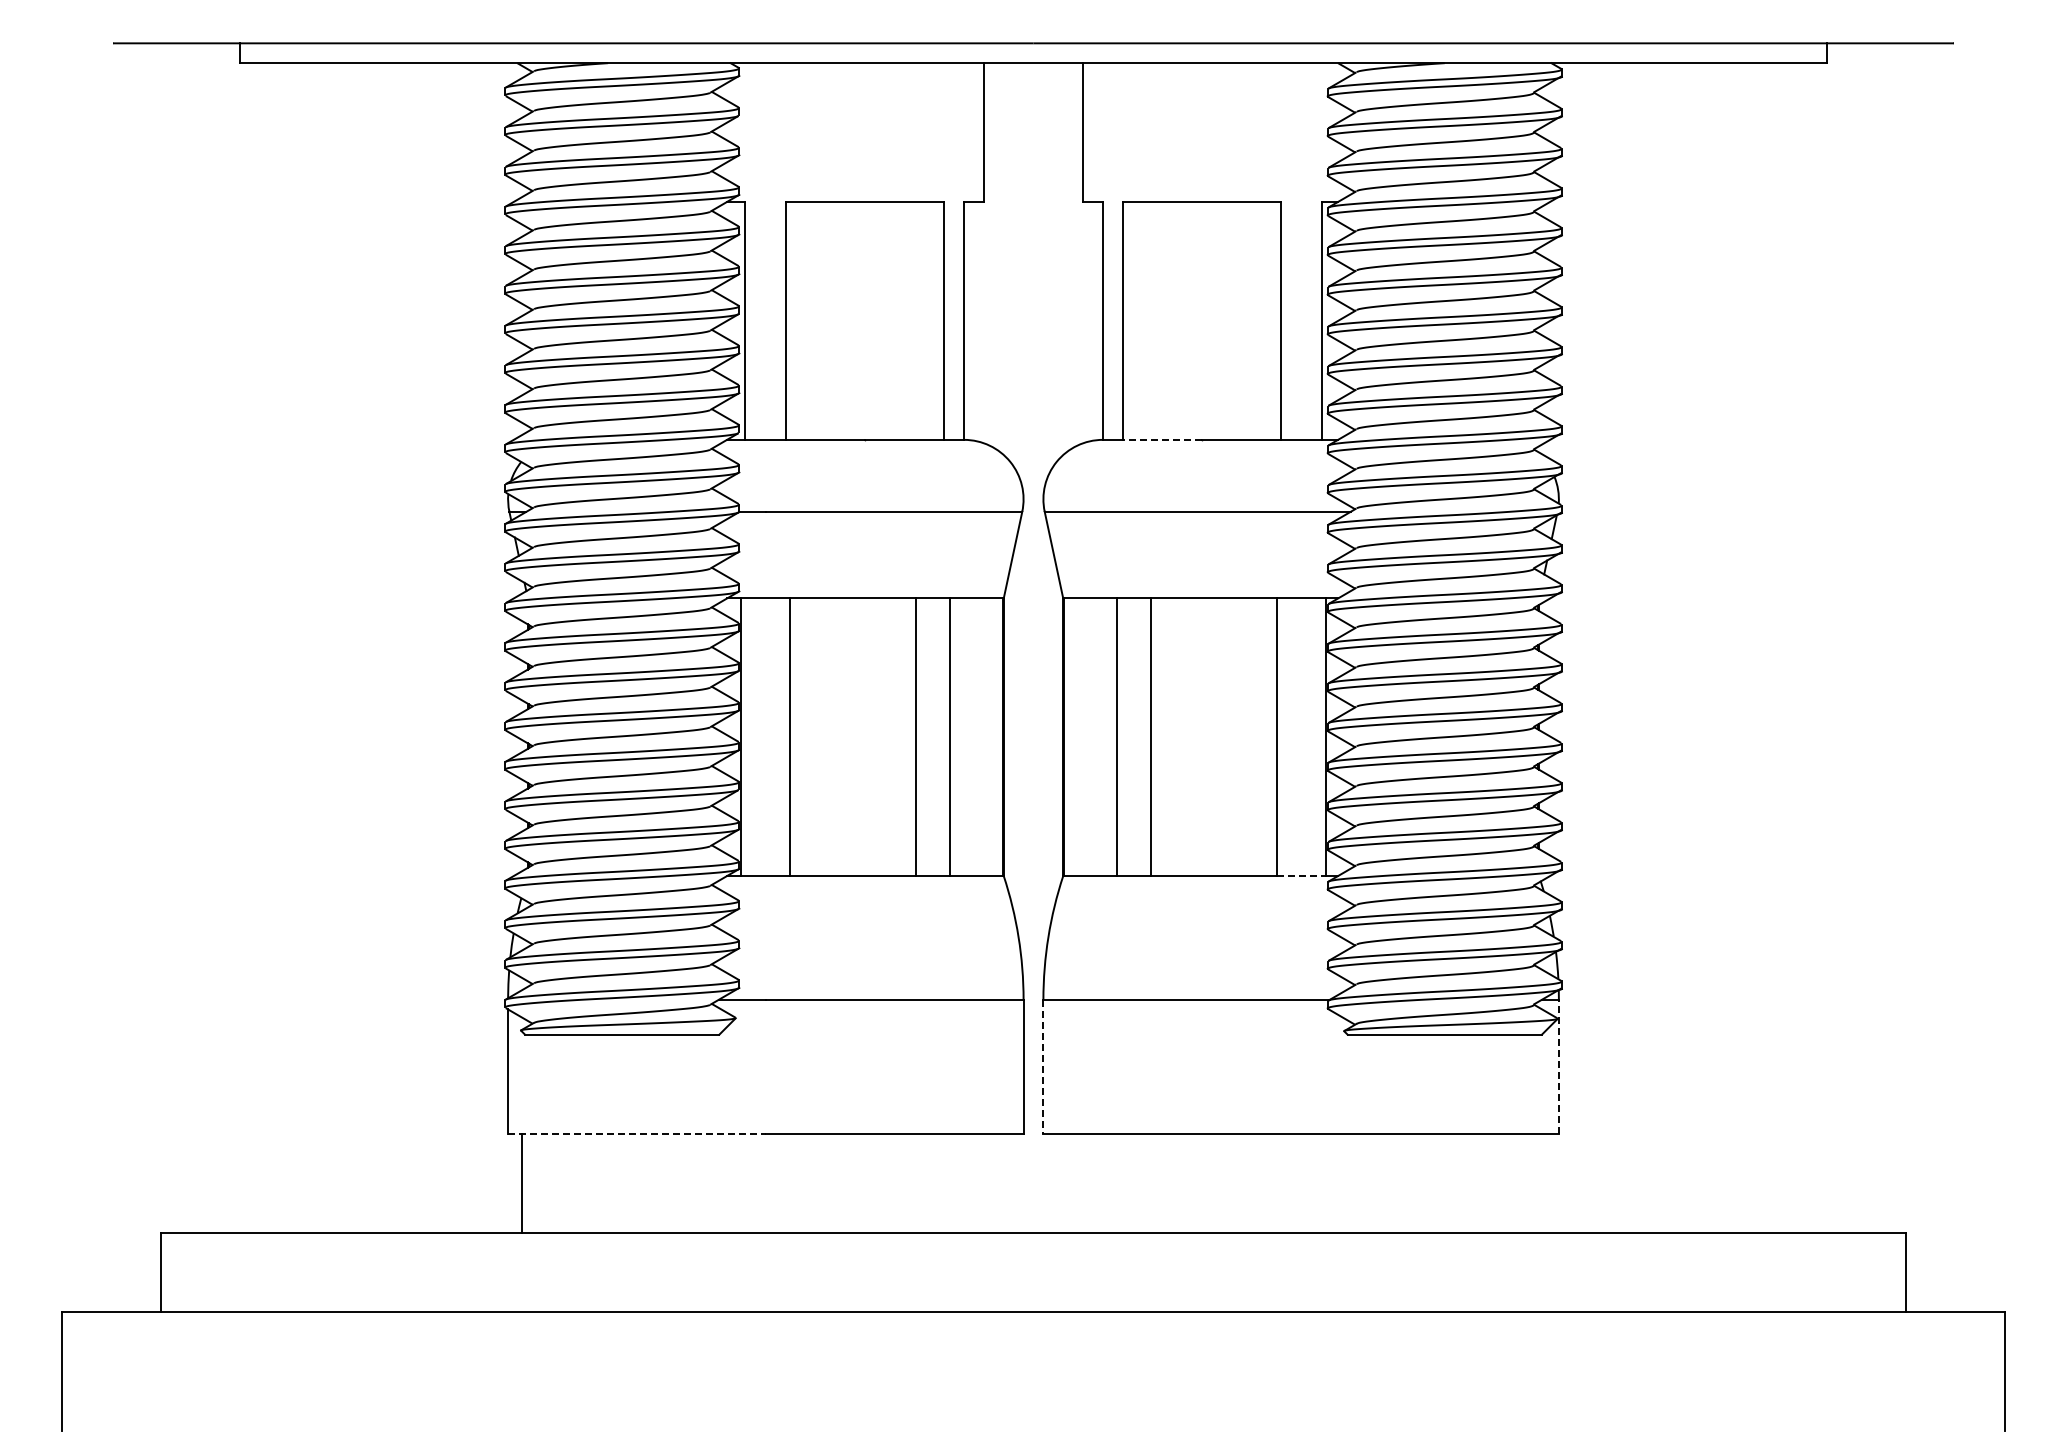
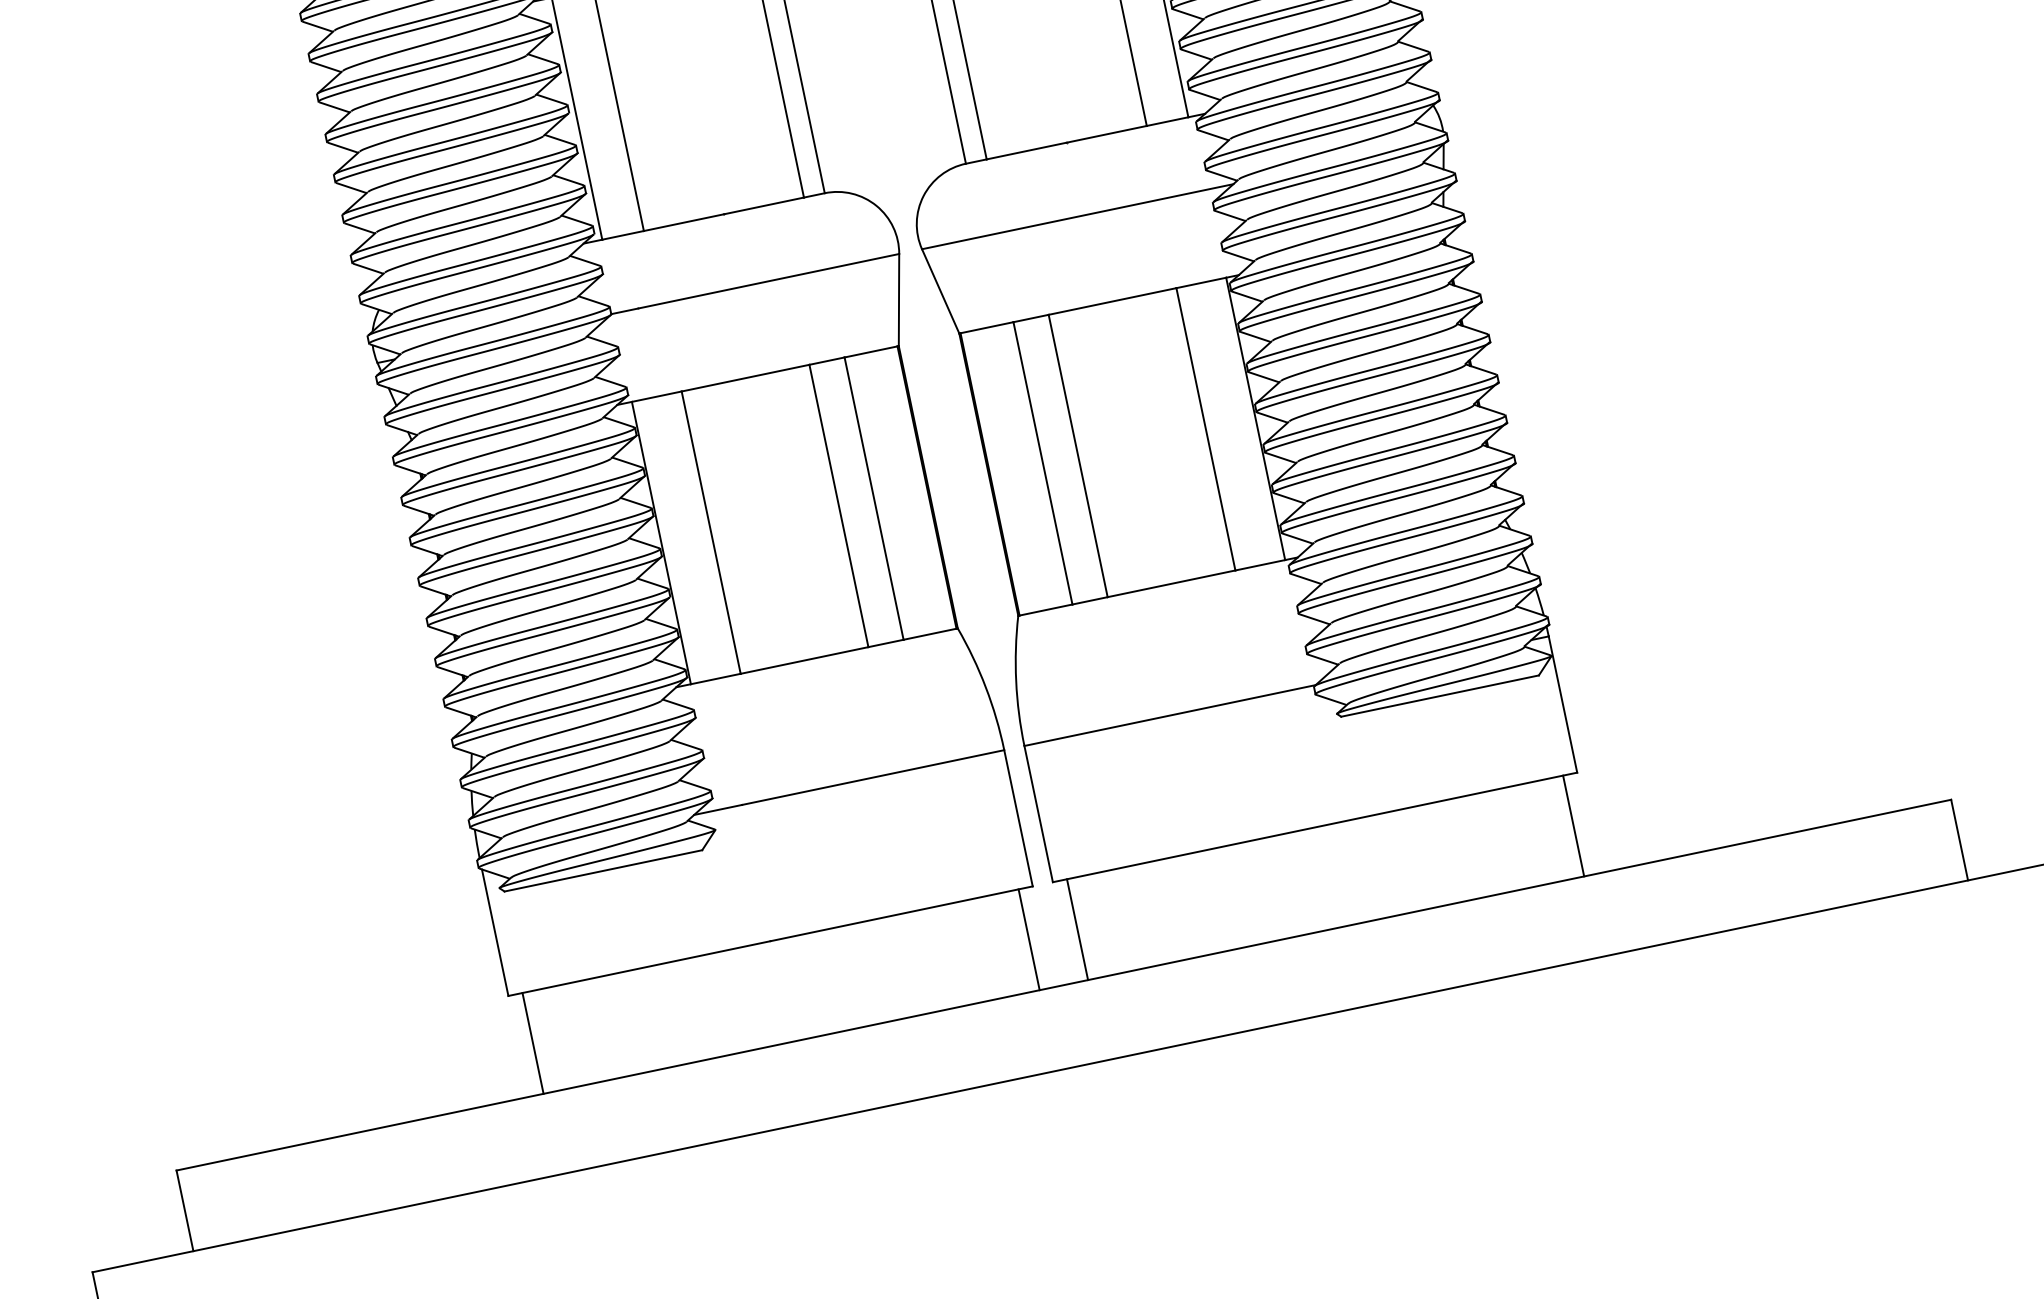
line: (1162, 439) -> (1026, 150), dashed -> solid
line: (1301, 876) -> (1260, 565), dashed -> solid
line: (1043, 1066) -> (1038, 813), dashed -> solid
line: (1558, 1066) -> (1562, 704), dashed -> solid
line: (636, 1133) -> (638, 968), dashed -> solid
line: (1009, 1182) -> (1028, 938), added
line: (1057, 1182) -> (1077, 928), added
line: (1545, 1182) -> (1573, 825), added

